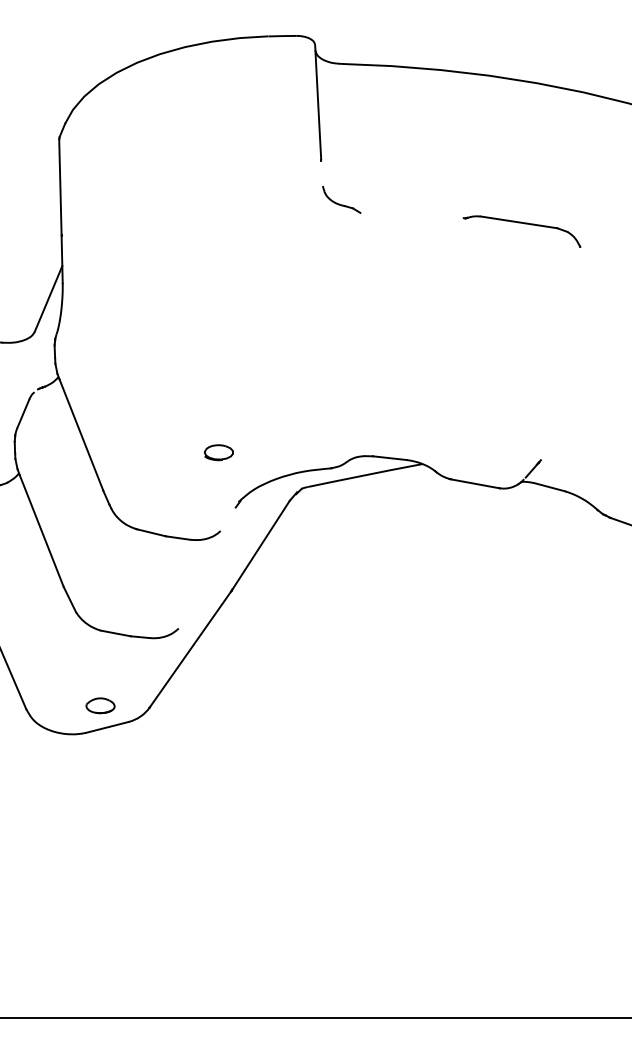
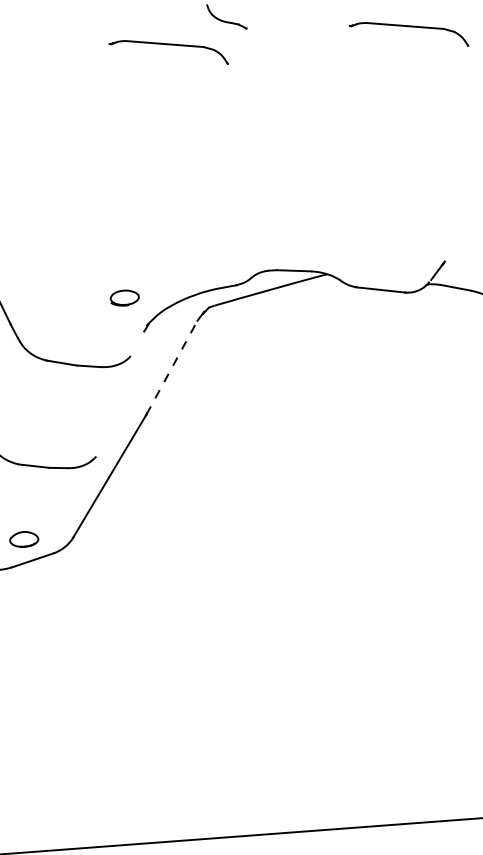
part: (283, 224) -> (170, 45), added
part: (218, 452) -> (124, 297), moved
line: (261, 545) -> (172, 367), solid -> dashed

